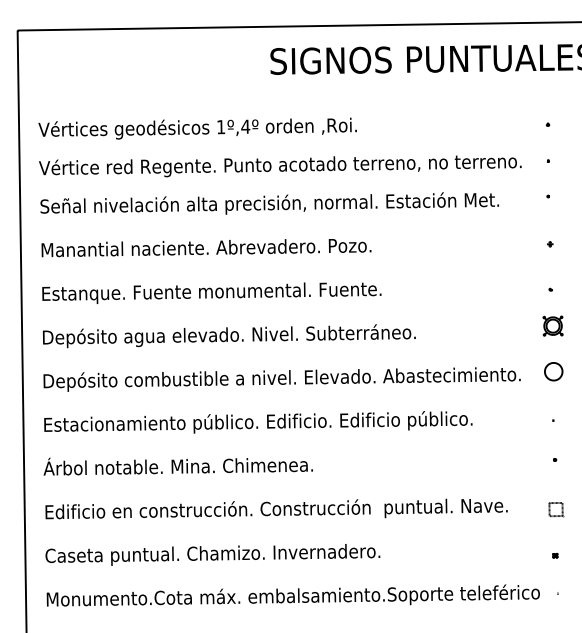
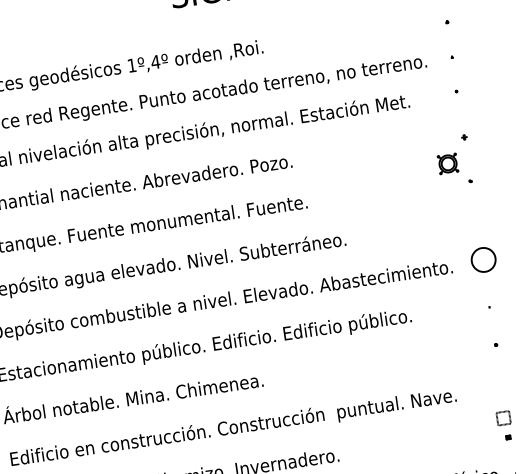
part: (552, 325) -> (447, 163), moved
part: (553, 371) -> (483, 259), size x1.4
part: (556, 509) -> (504, 418), moved

